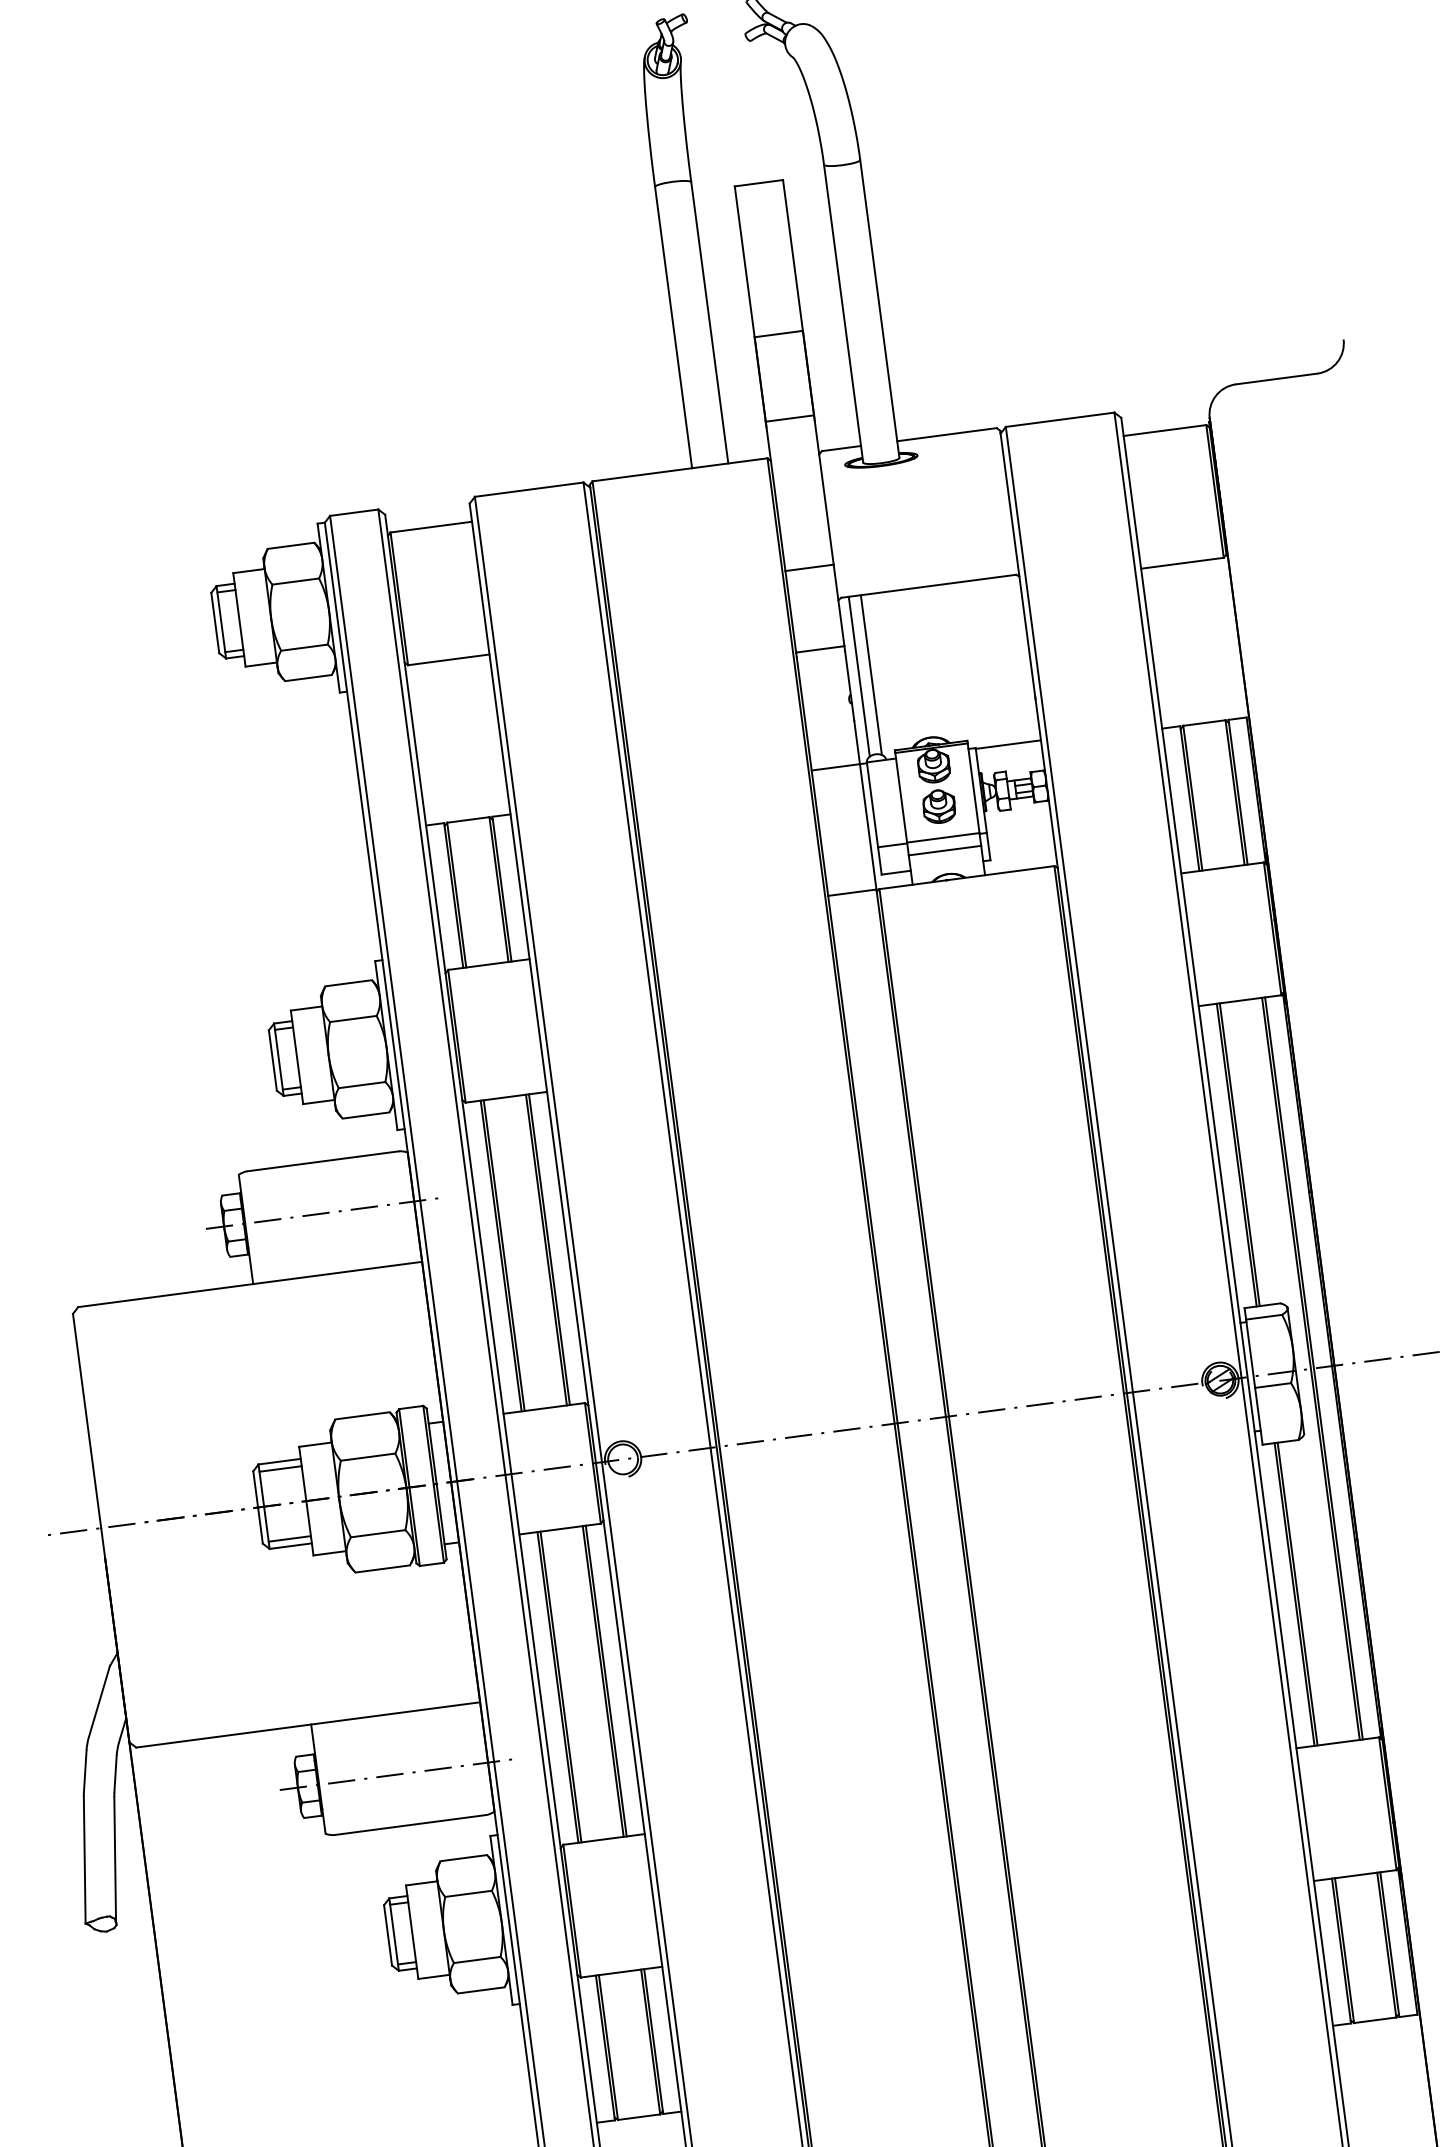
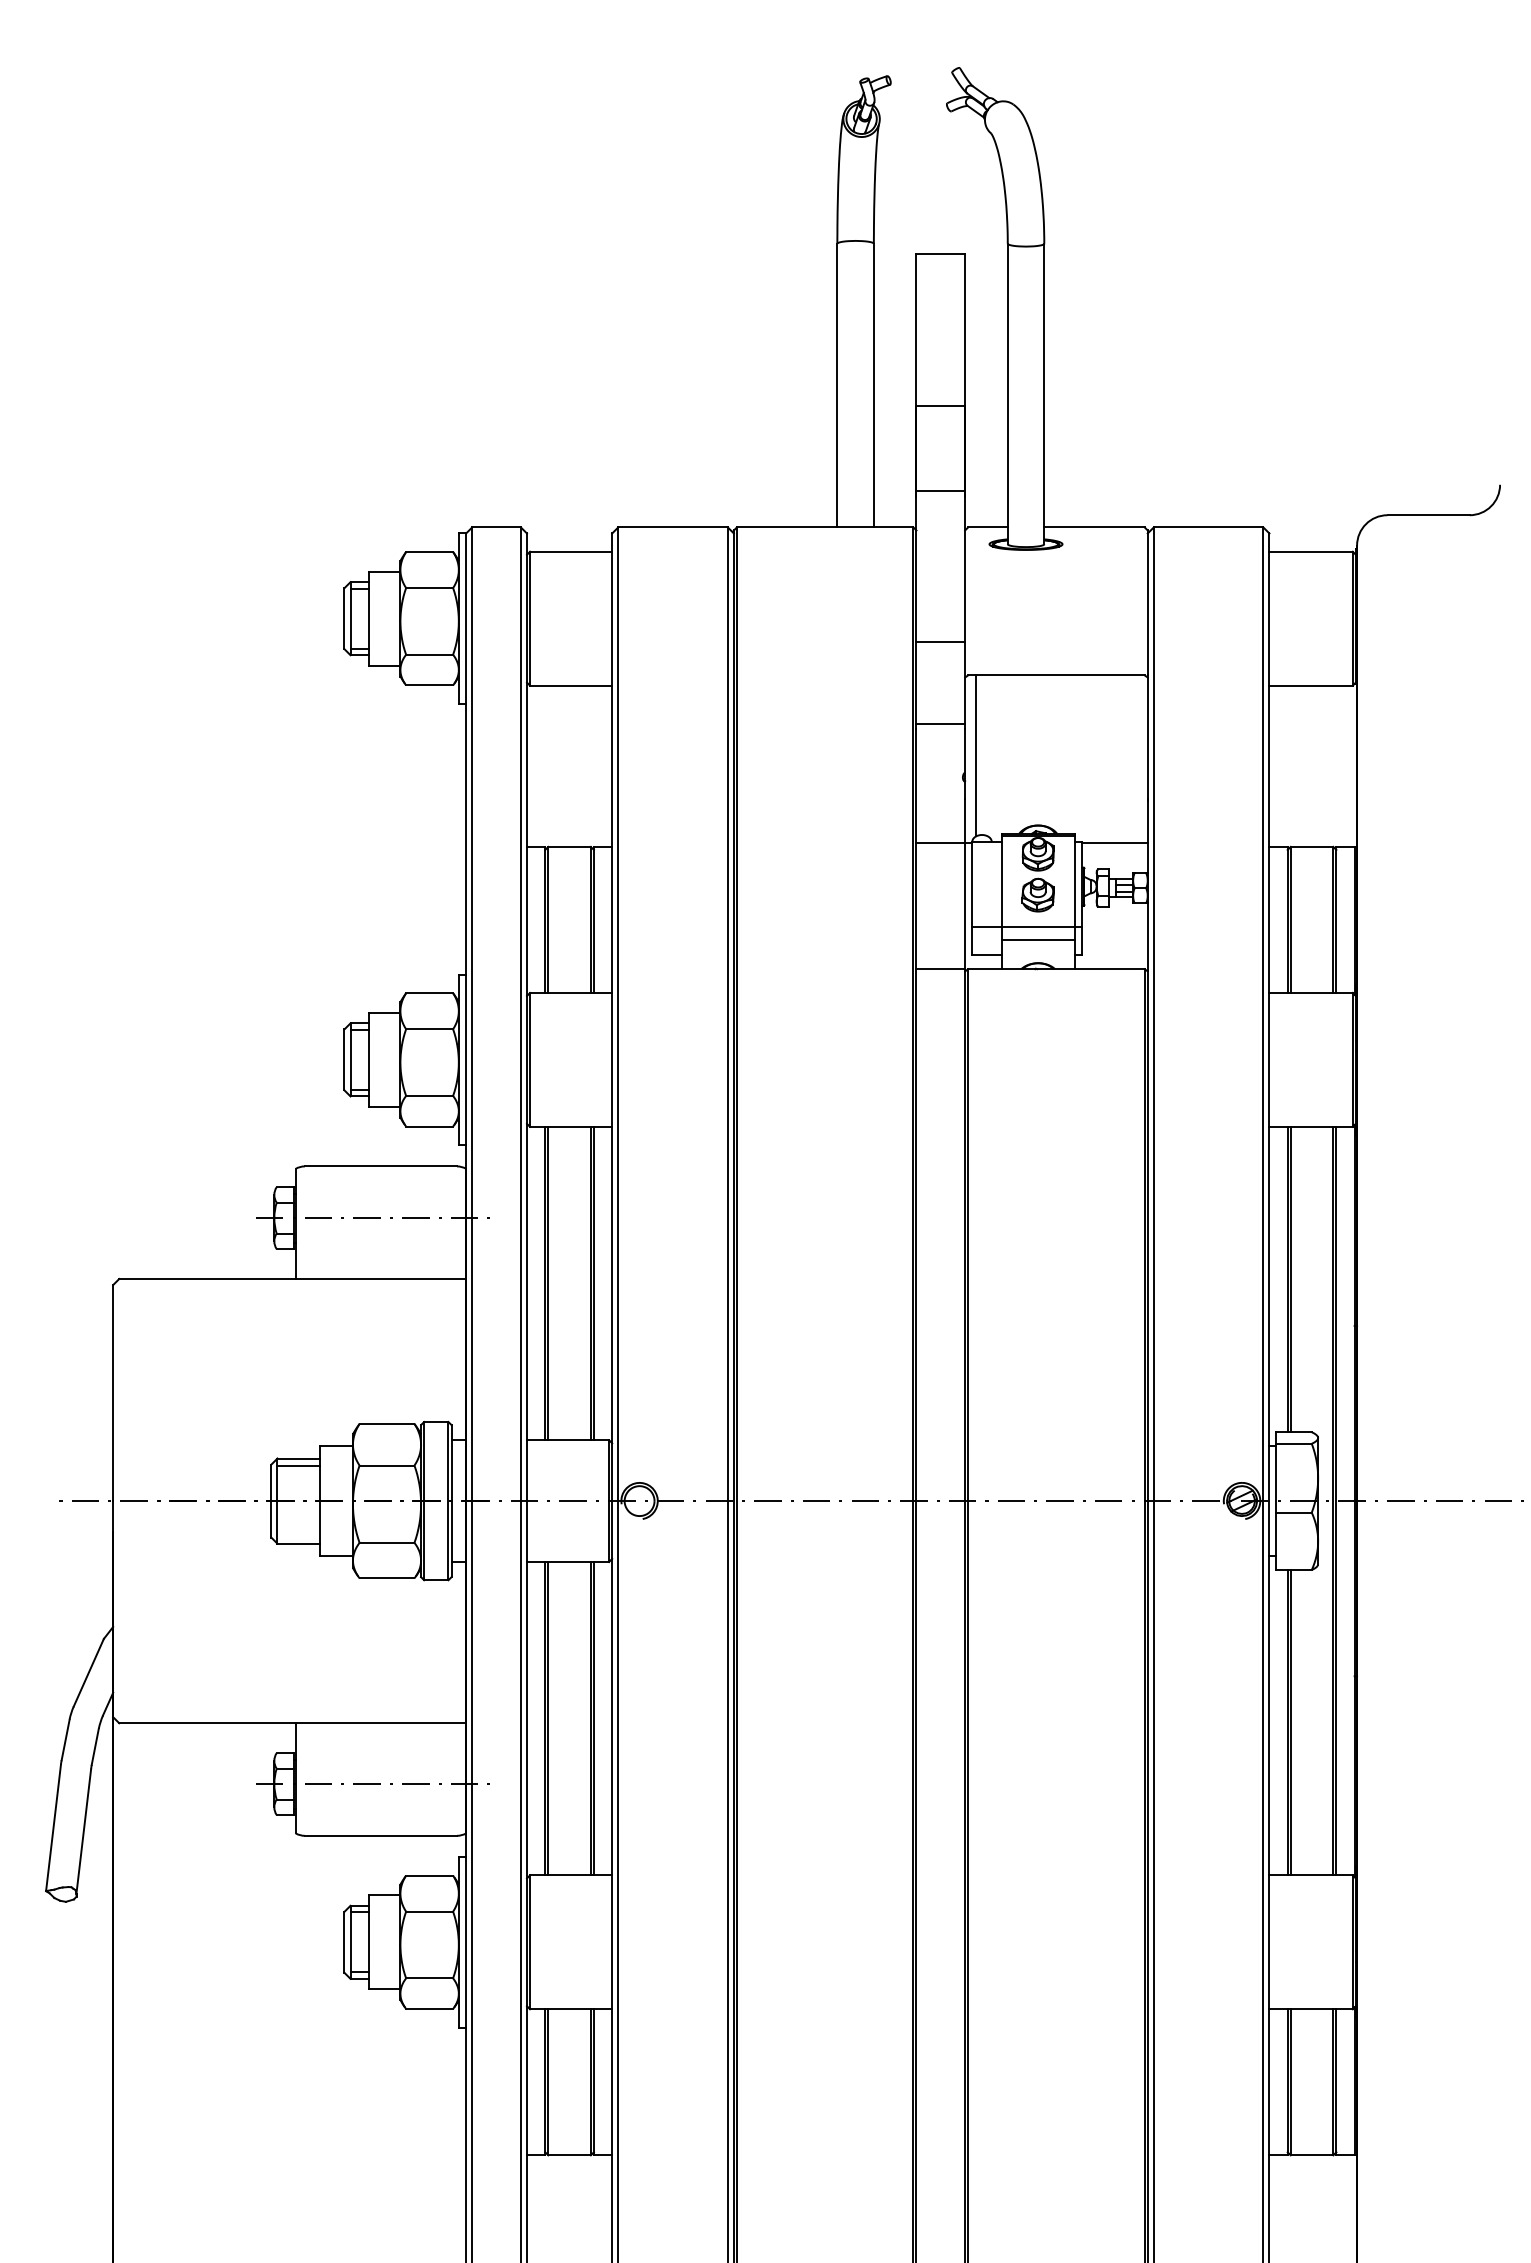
line: (871, 674) -> (988, 755), removed
line: (289, 1539) -> (298, 1536), removed

